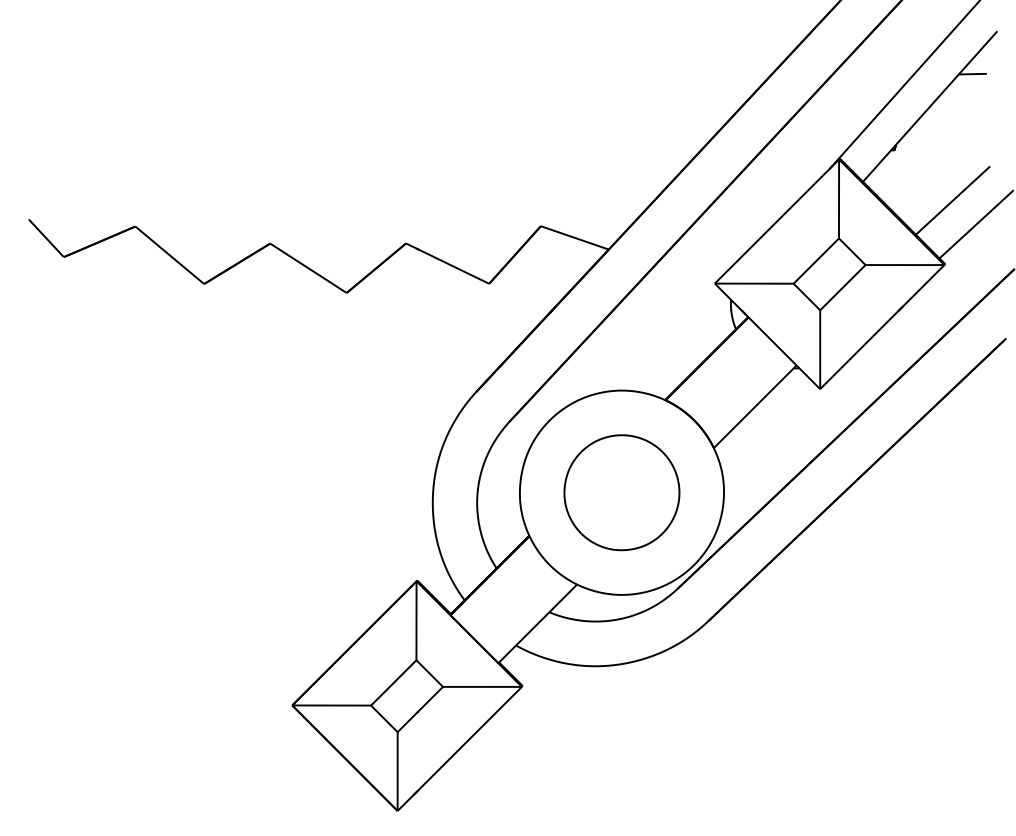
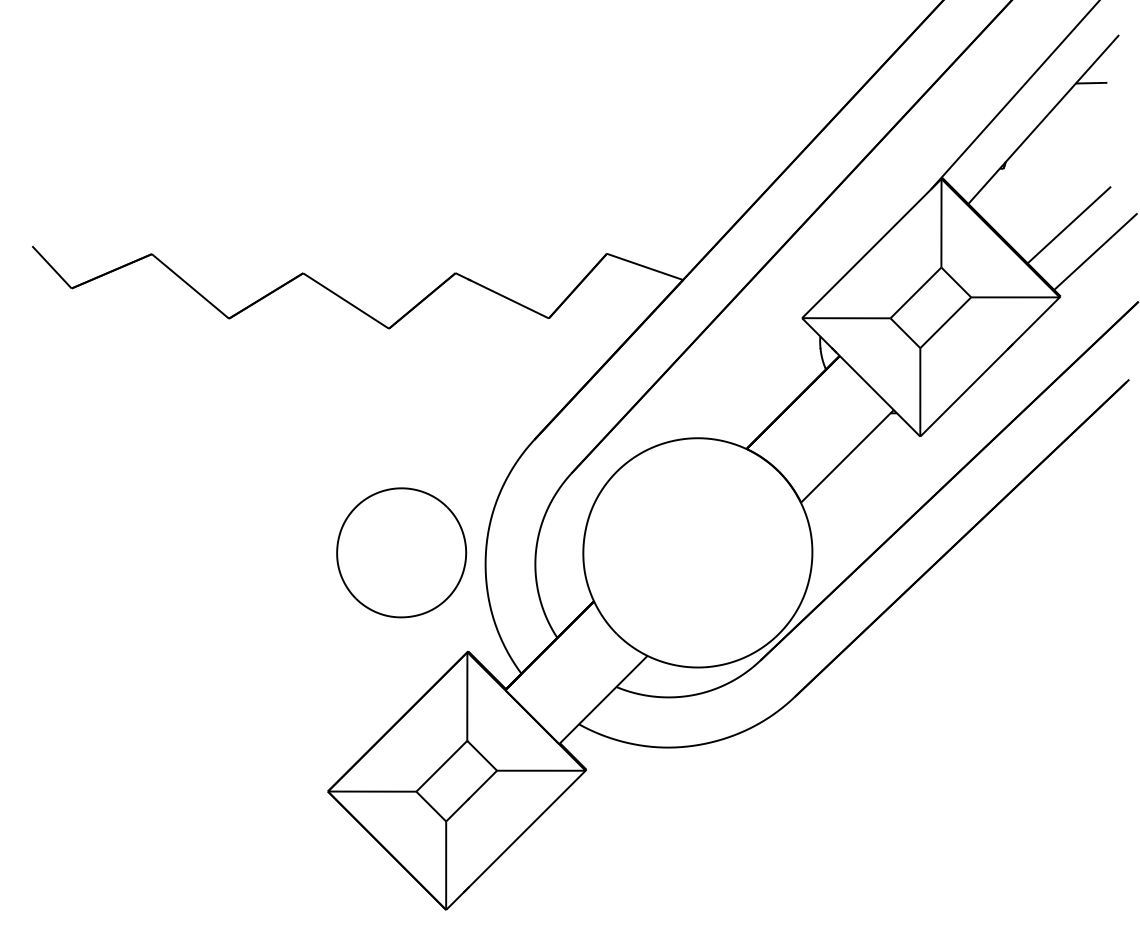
part: (621, 492) -> (401, 552), moved

